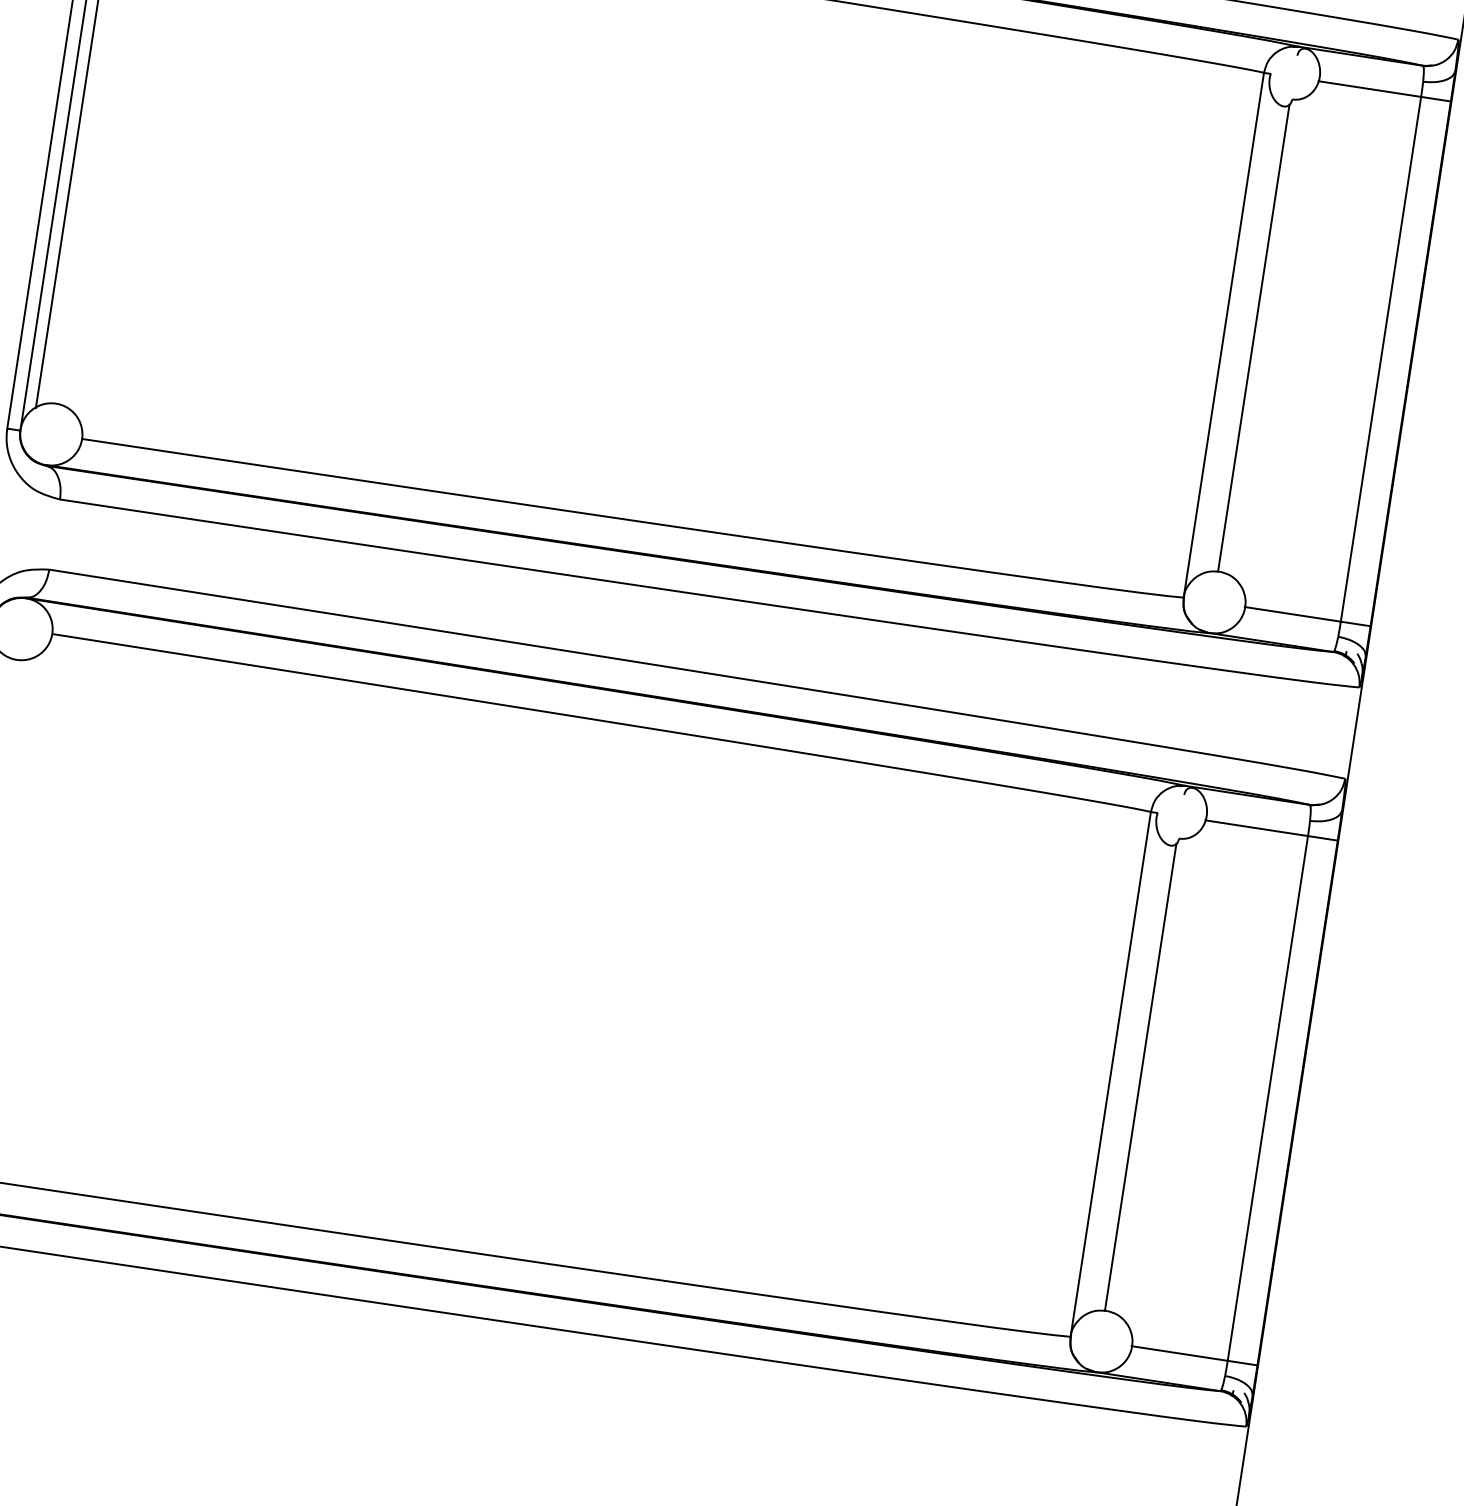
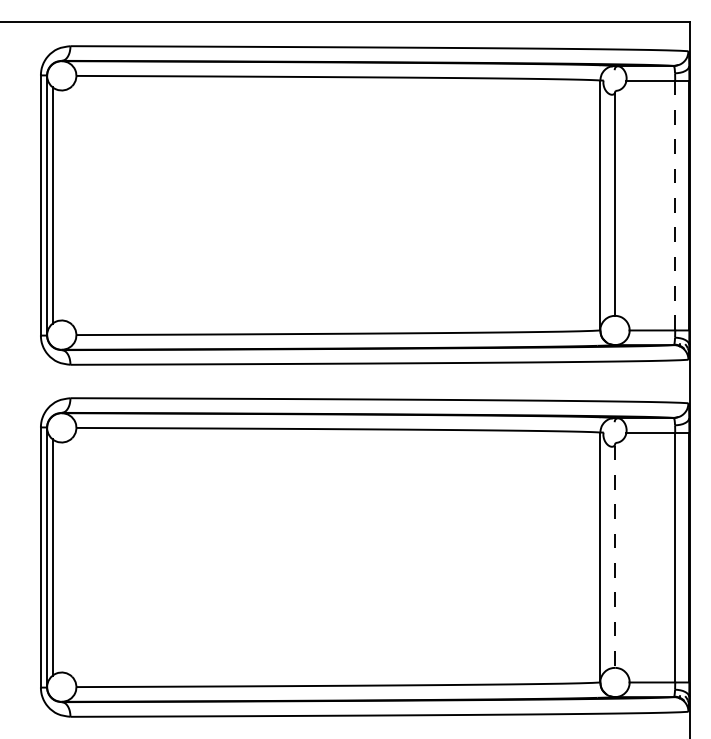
line: (1381, 359) -> (675, 205), solid -> dashed
line: (1140, 1078) -> (614, 557), solid -> dashed

